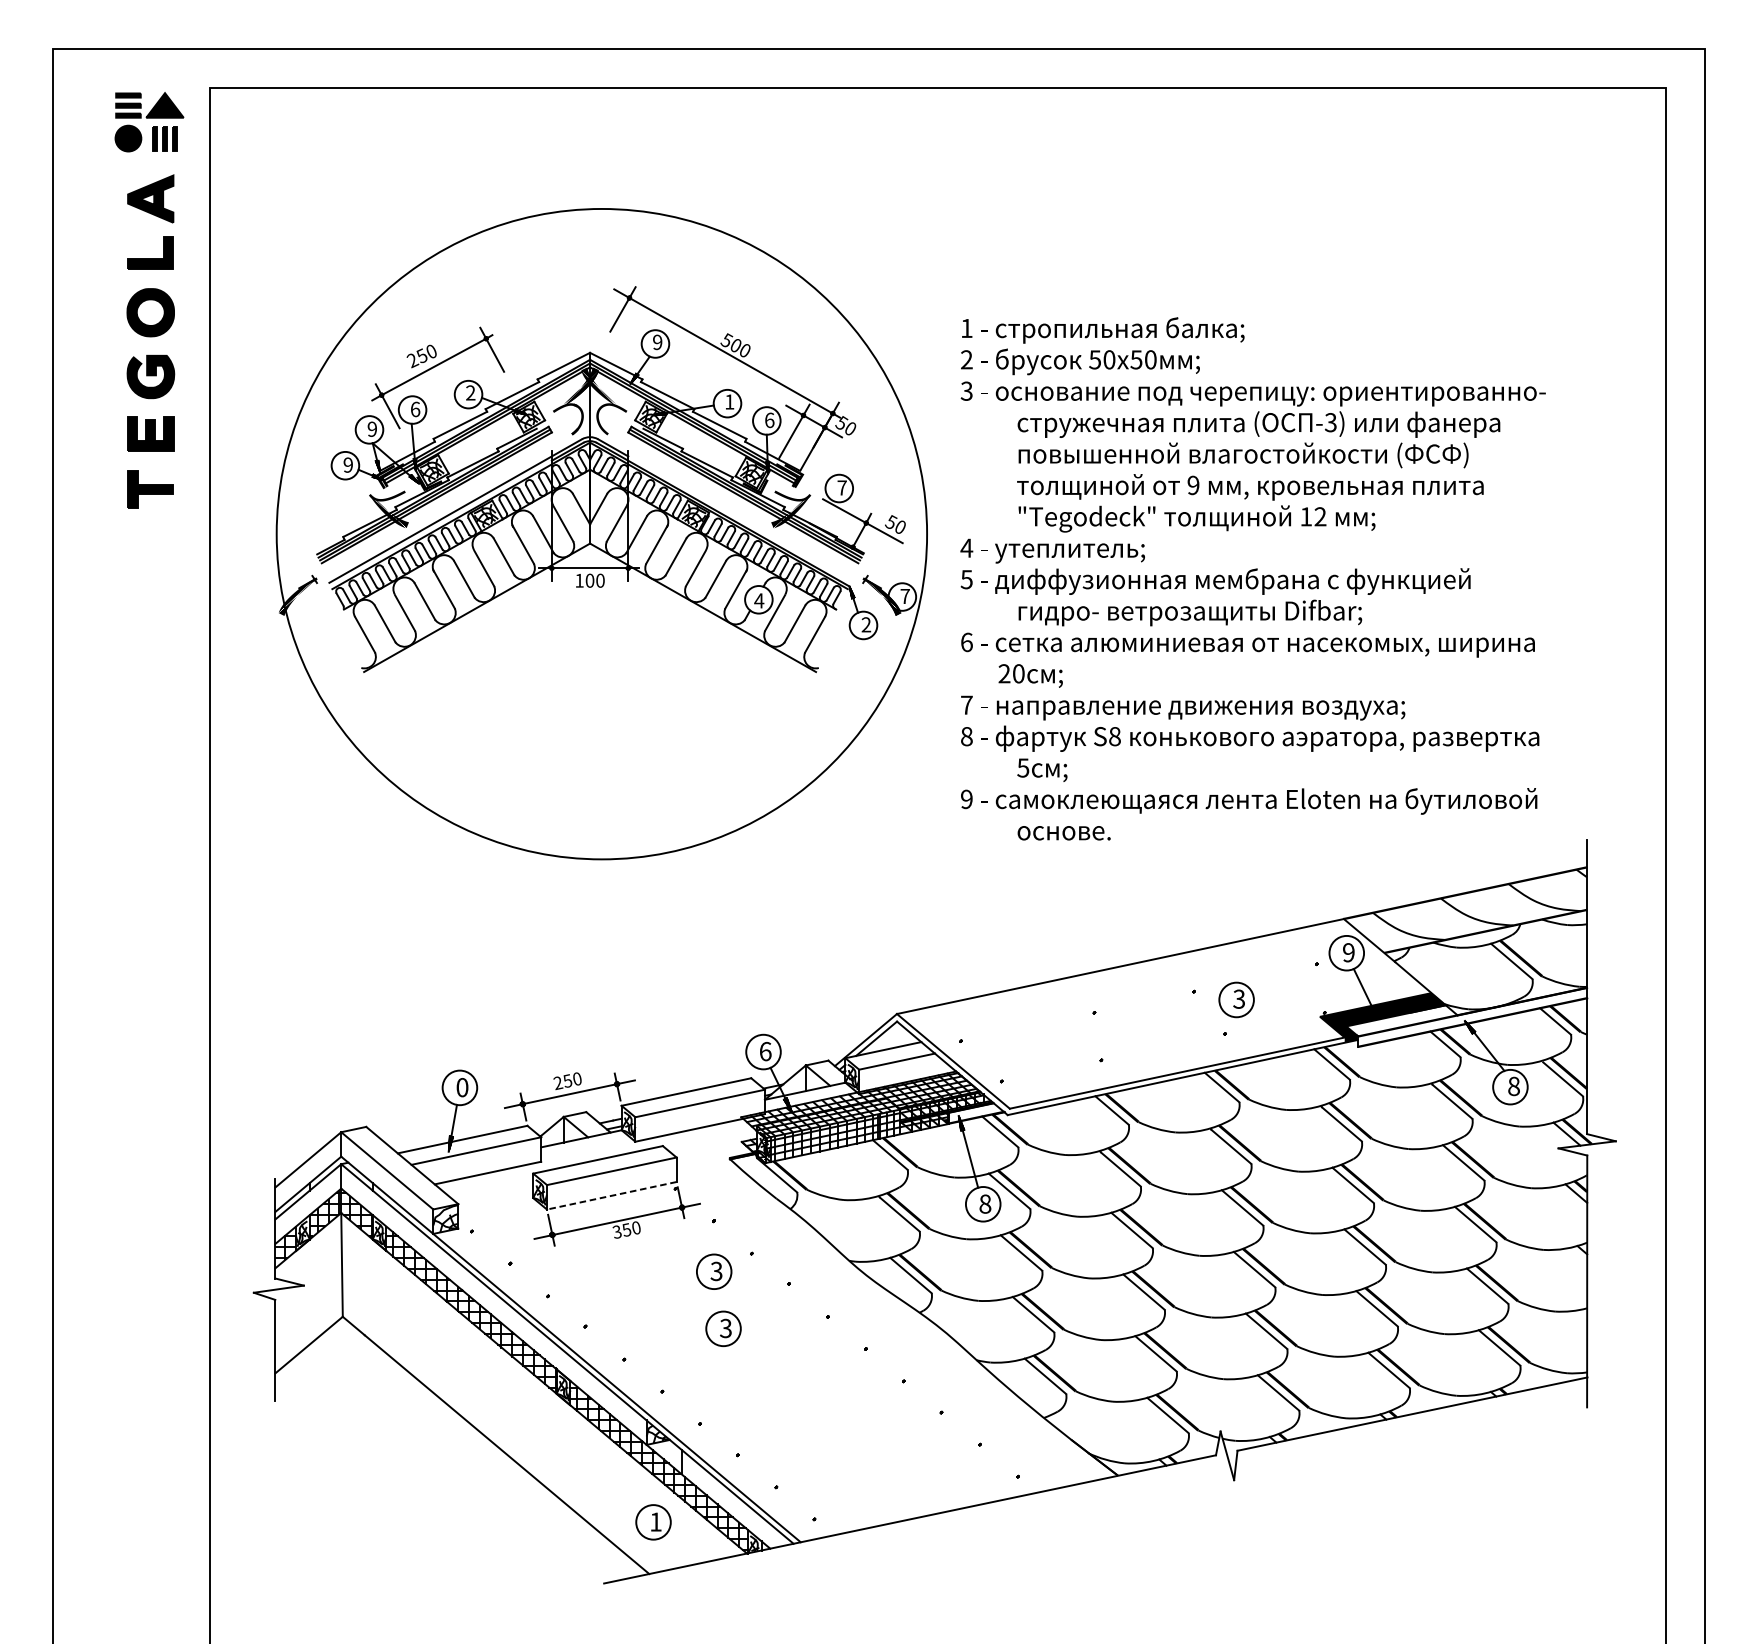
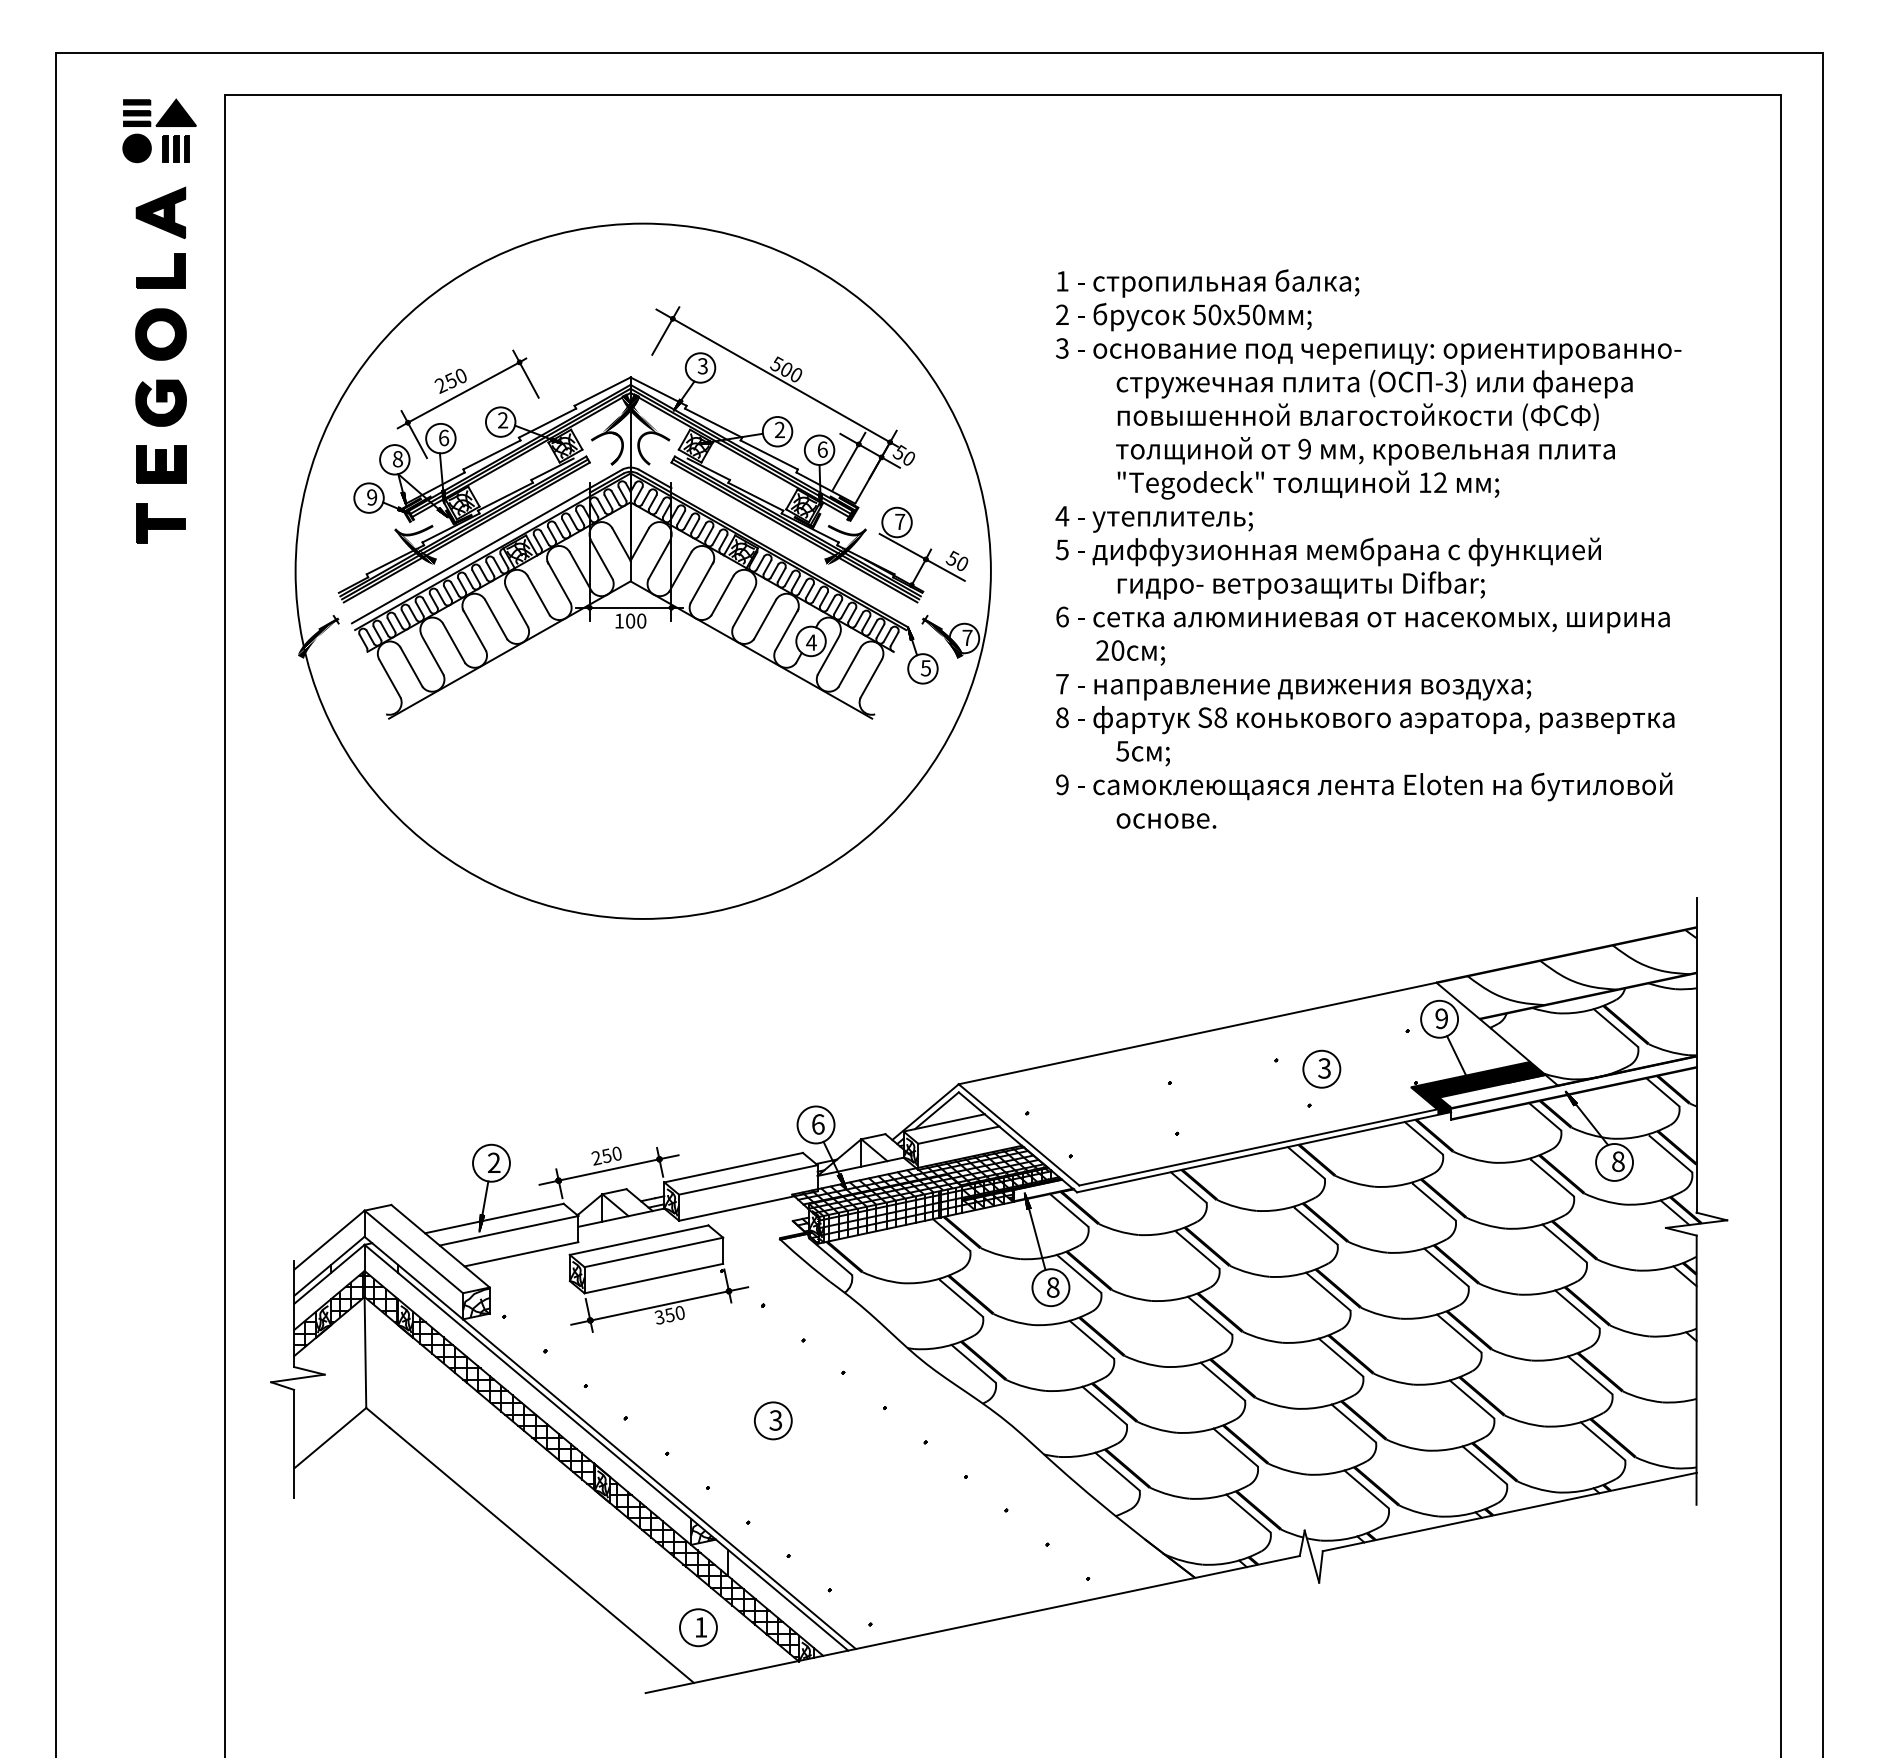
text: (657, 342) -> (702, 366), 9 -> 3
text: (729, 401) -> (779, 429), 1 -> 2
text: (372, 429) -> (397, 459), 9 -> 8
text: (1253, 578) -> (1368, 548), moved
text: (865, 625) -> (925, 668), 2 -> 5
text: (461, 1087) -> (493, 1162), 0 -> 2
line: (611, 1195) -> (653, 1278), dashed -> solid
part: (714, 1271) -> (763, 1359), removed

